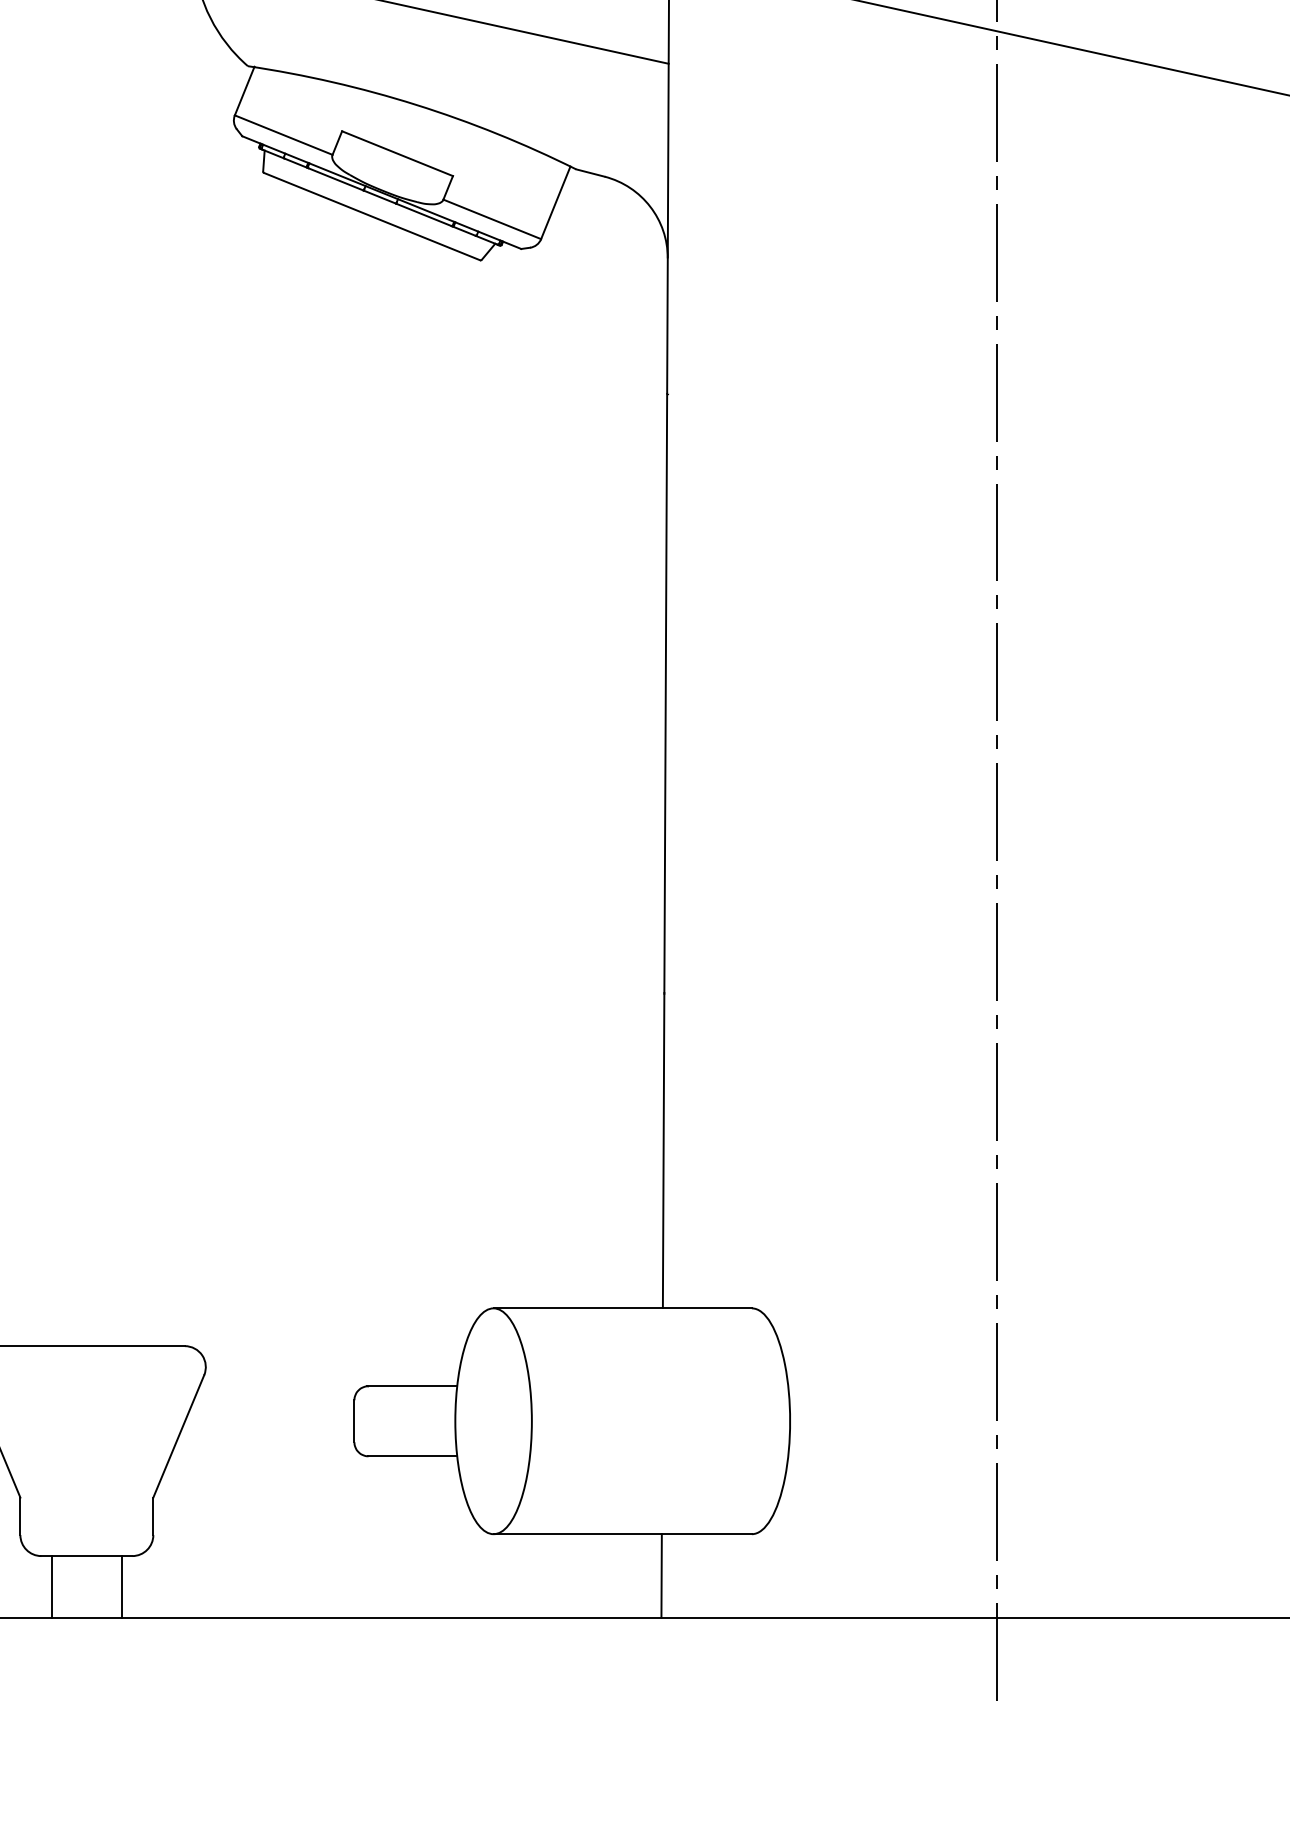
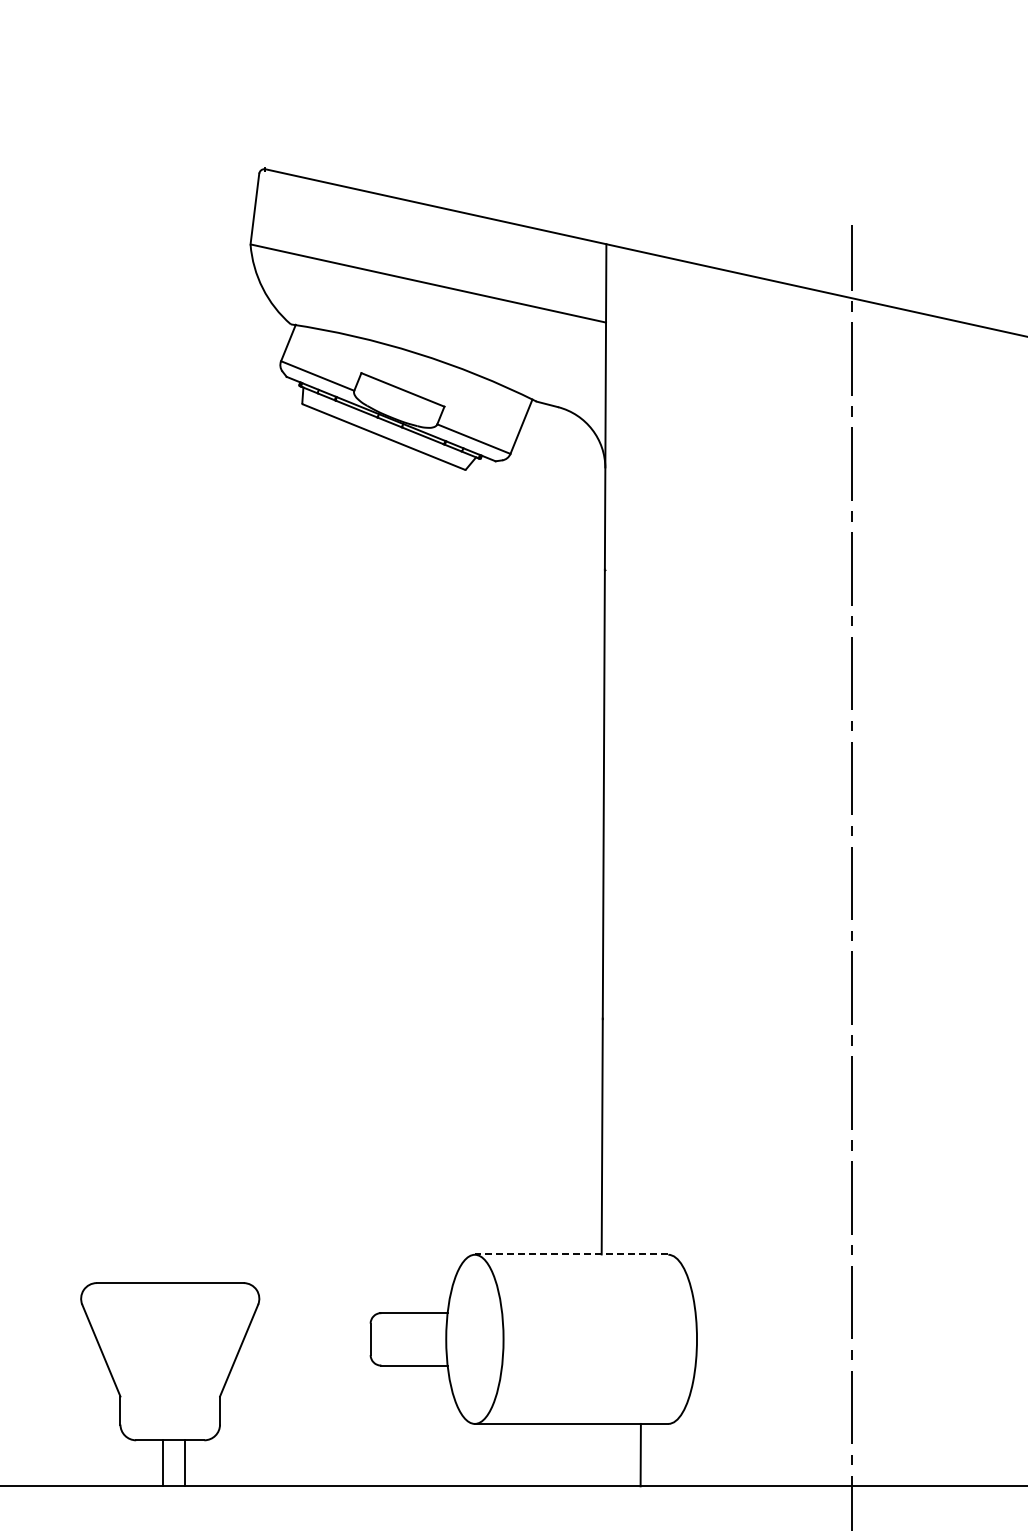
line: (622, 1307) -> (571, 1254), solid -> dashed
line: (661, 1575) -> (640, 1454), moved
line: (52, 1587) -> (185, 1463), moved
line: (121, 1587) -> (163, 1463), moved

